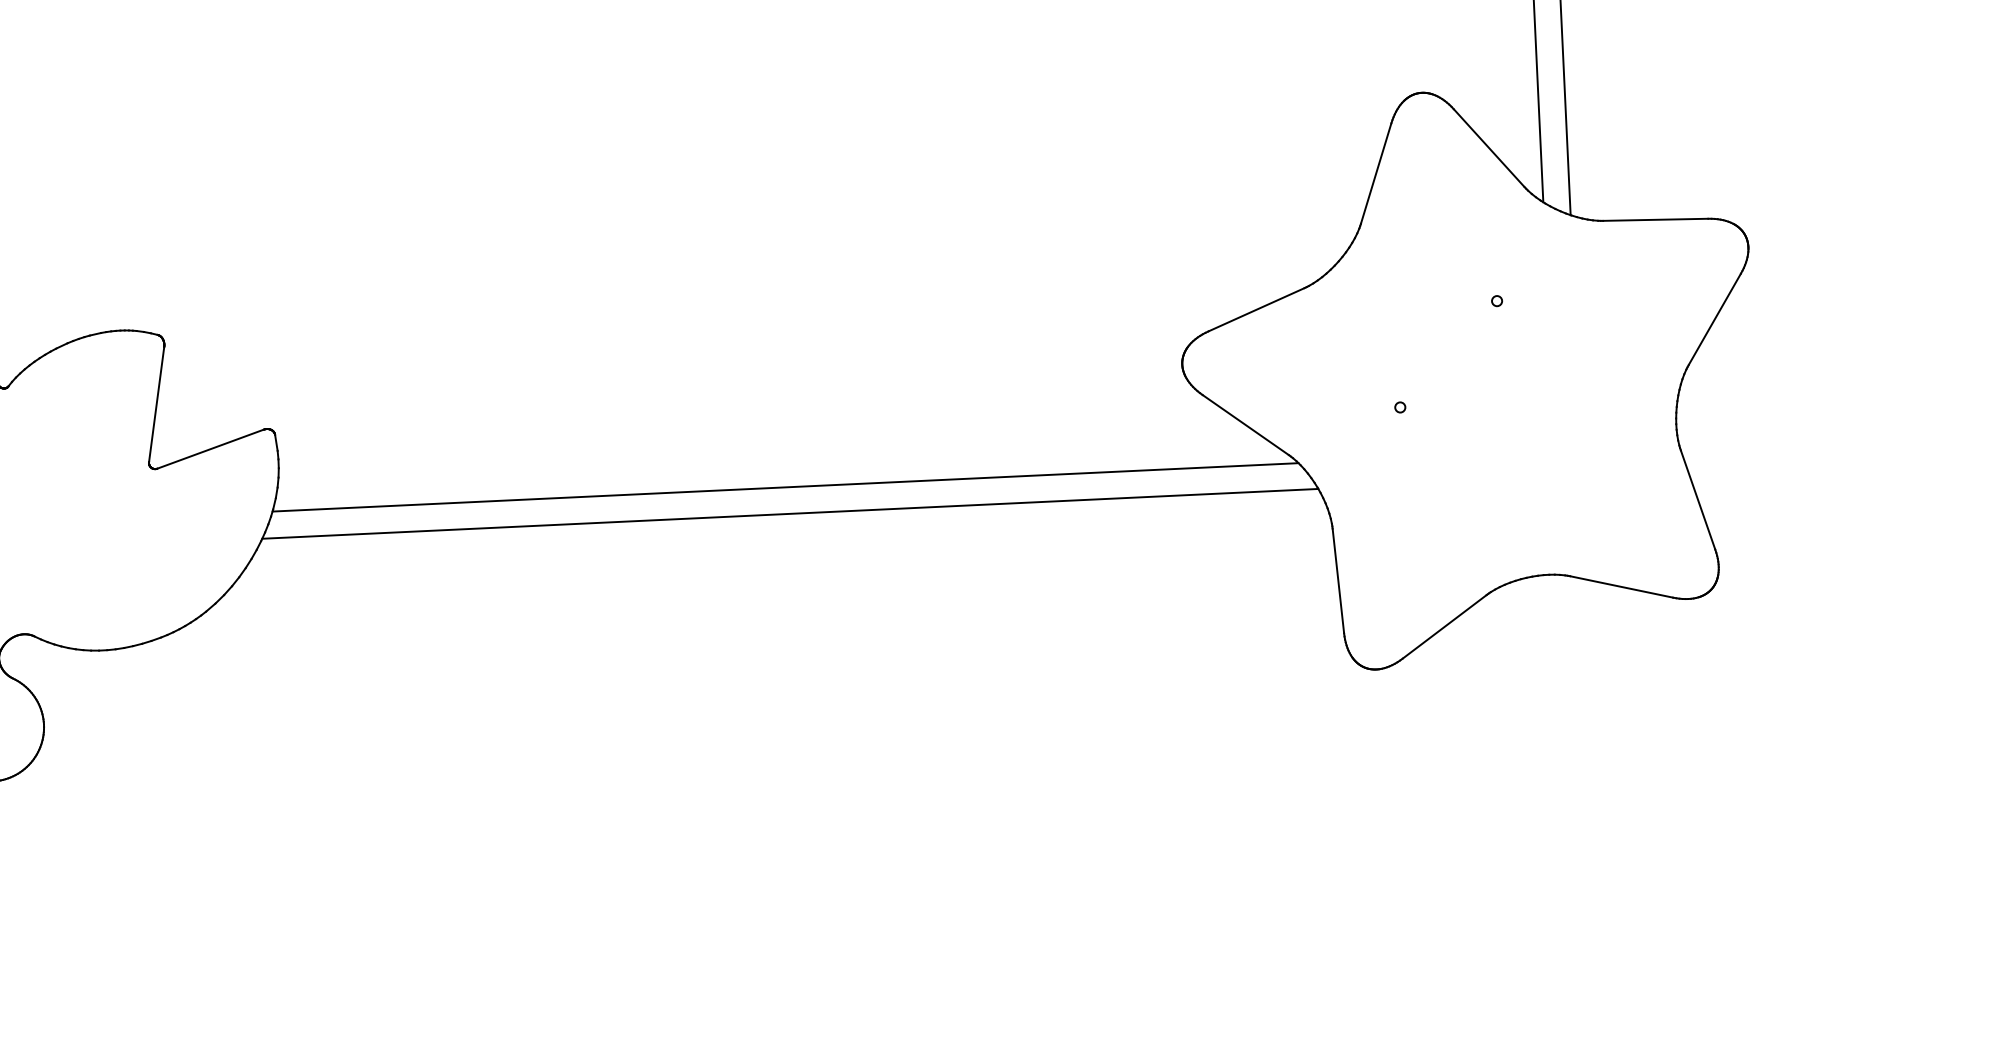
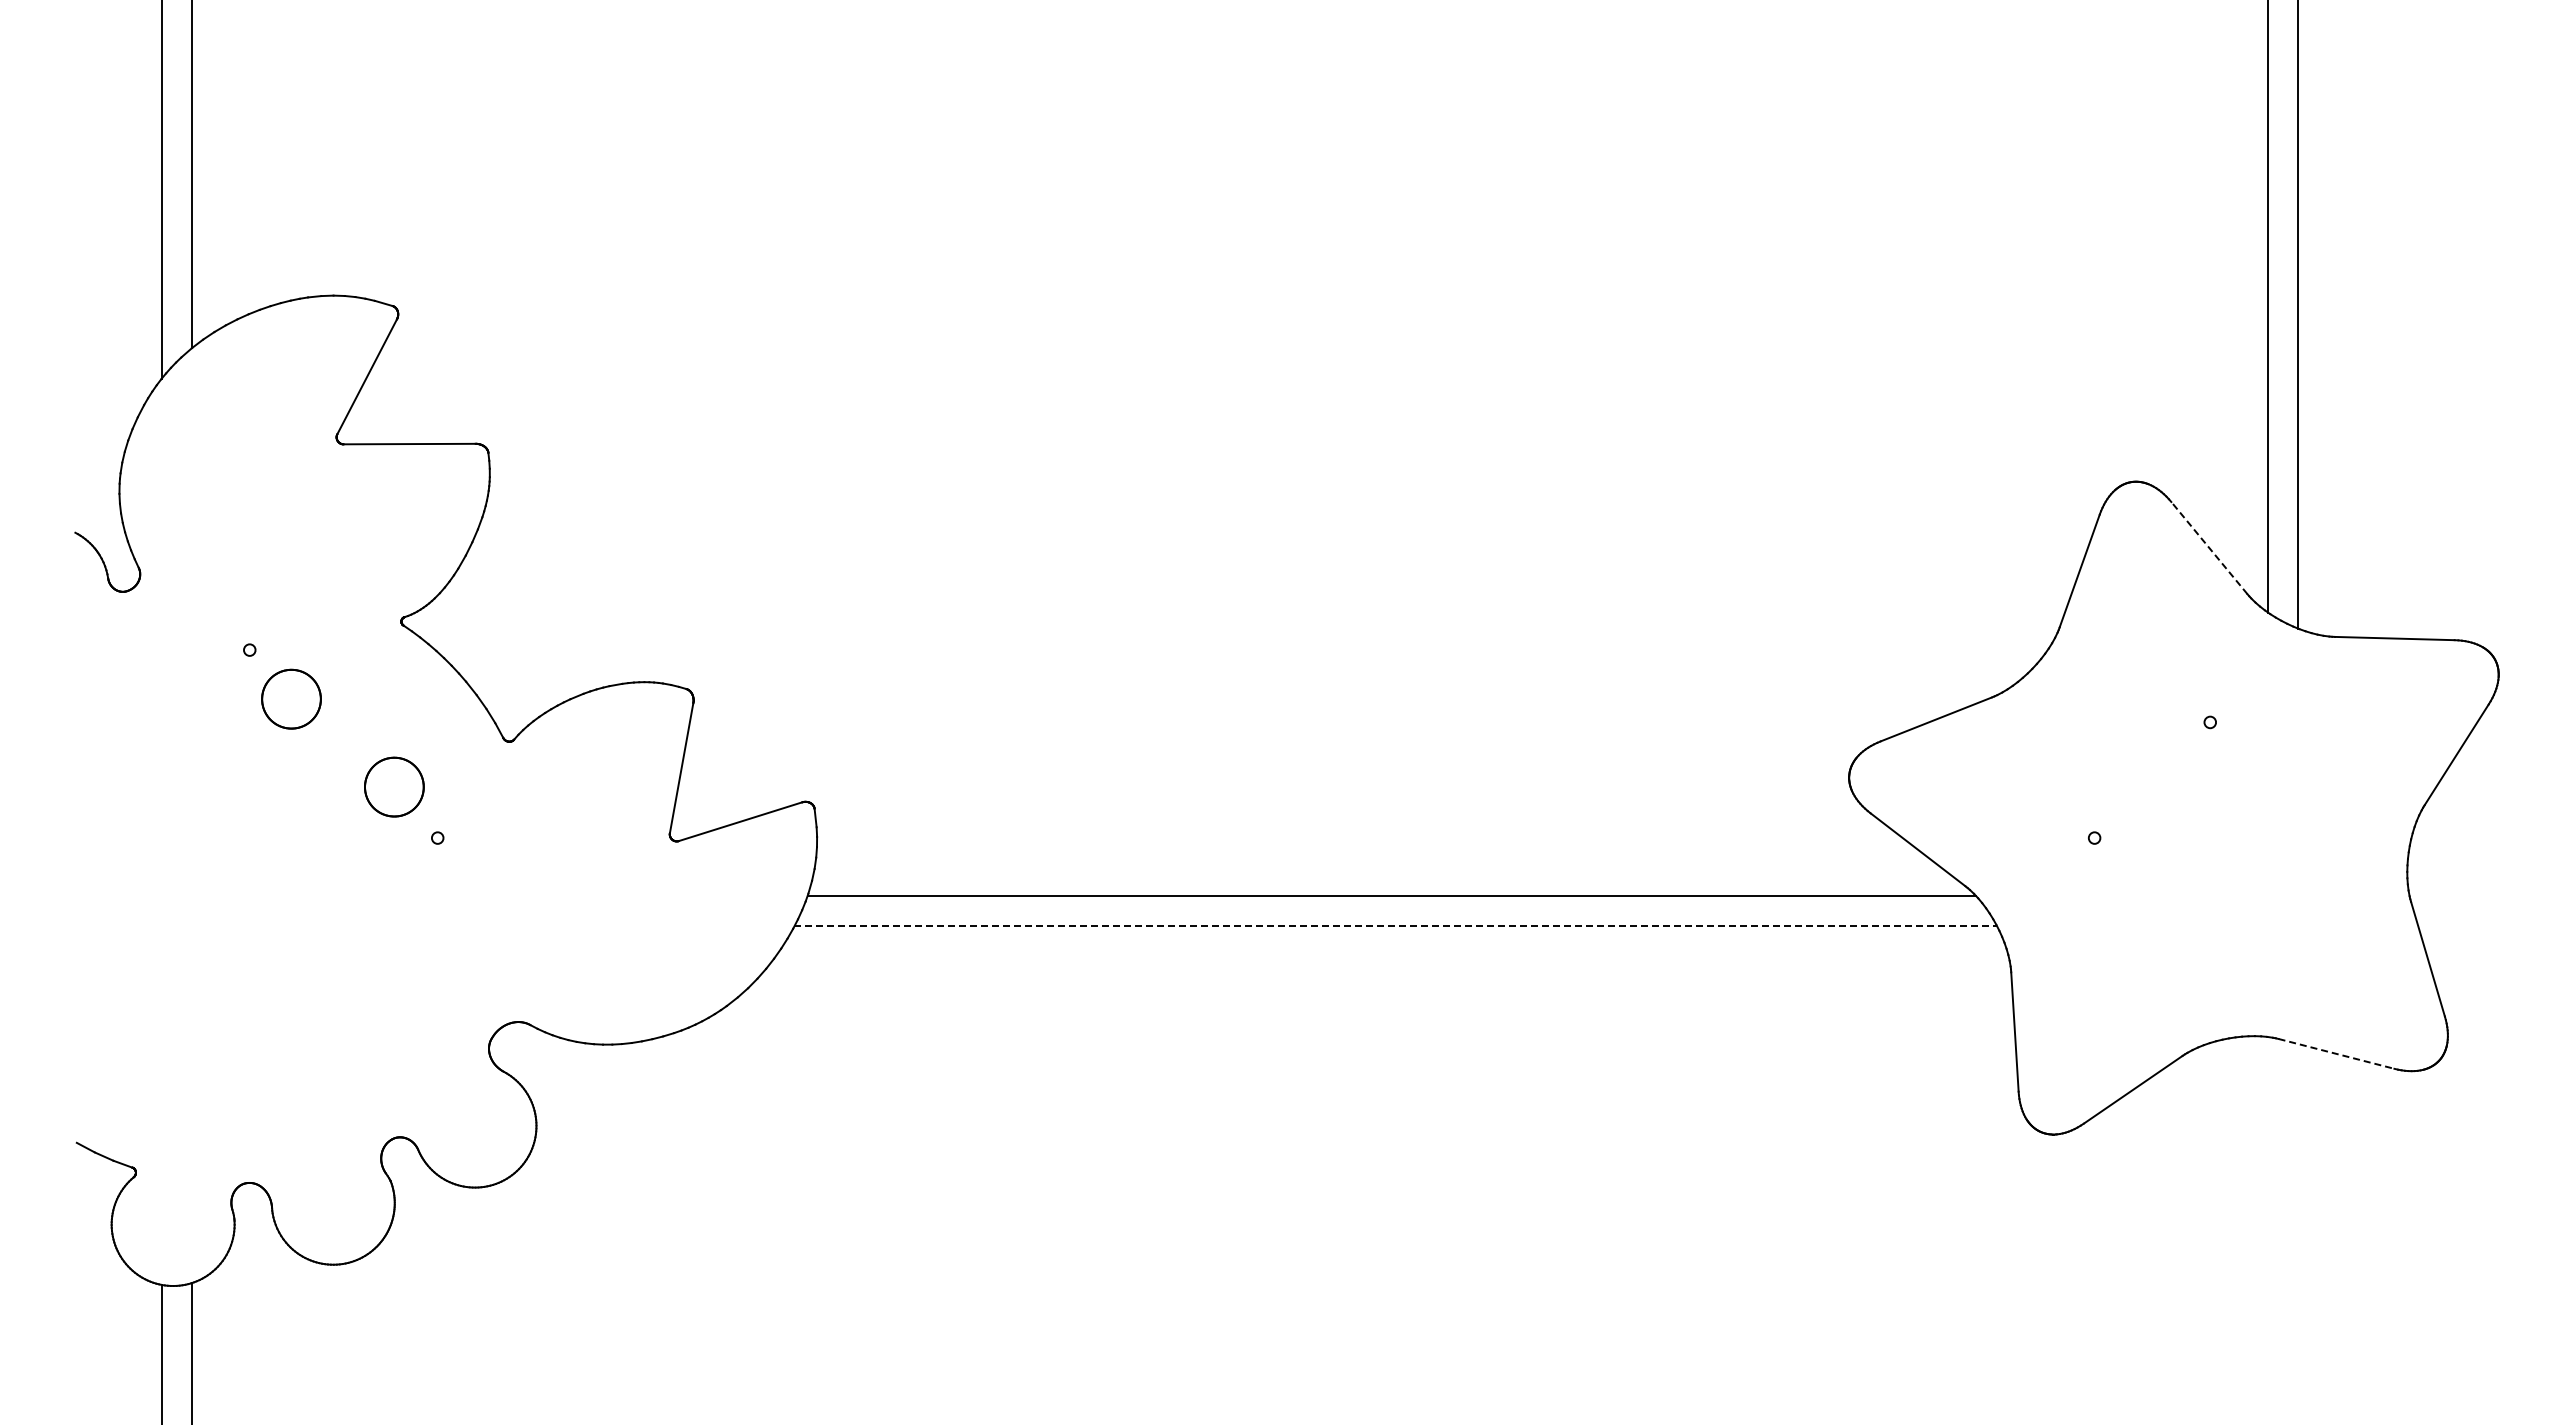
line: (1489, 148) -> (2209, 548), solid -> dashed
line: (790, 514) -> (1396, 926), solid -> dashed
line: (1621, 586) -> (2336, 1053), solid -> dashed

